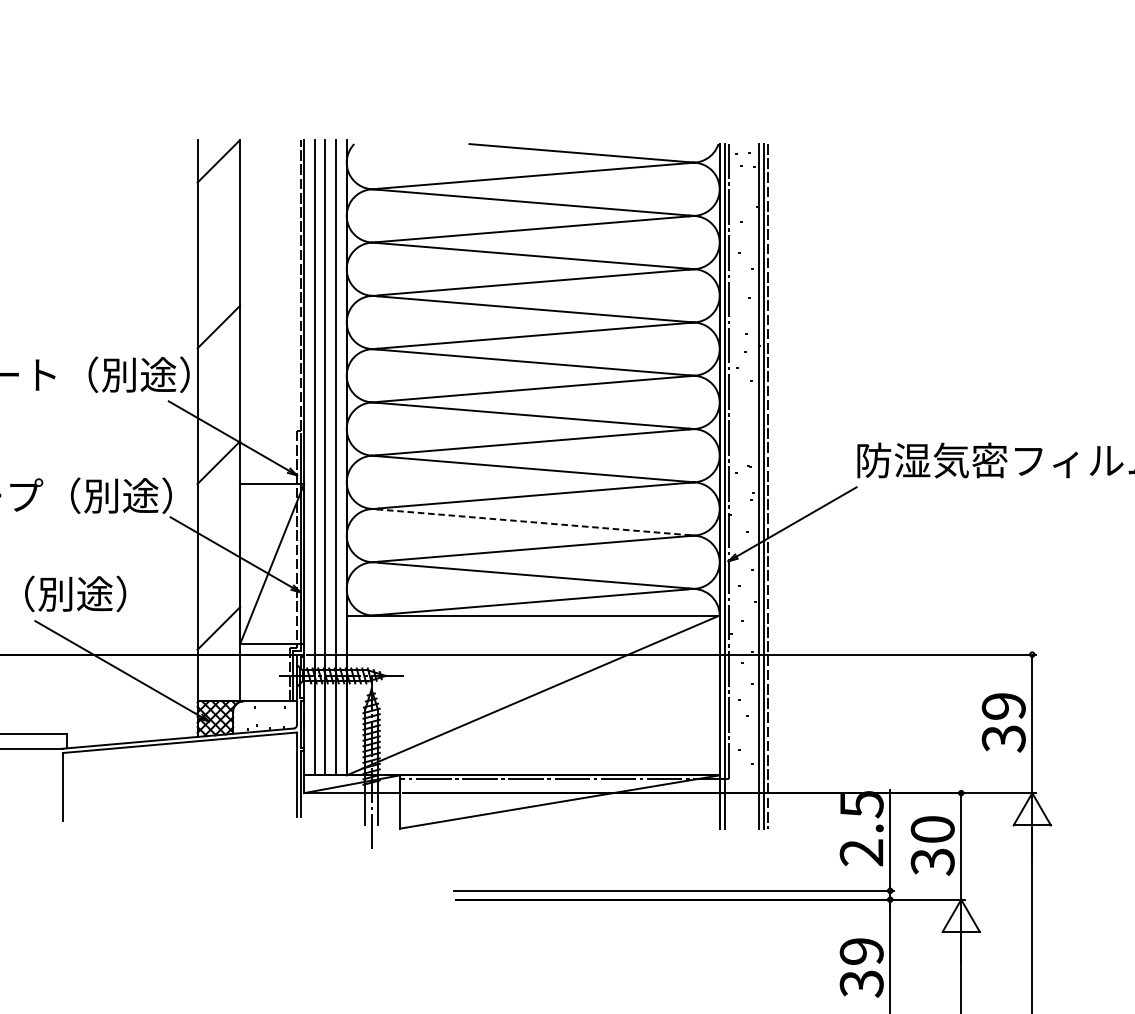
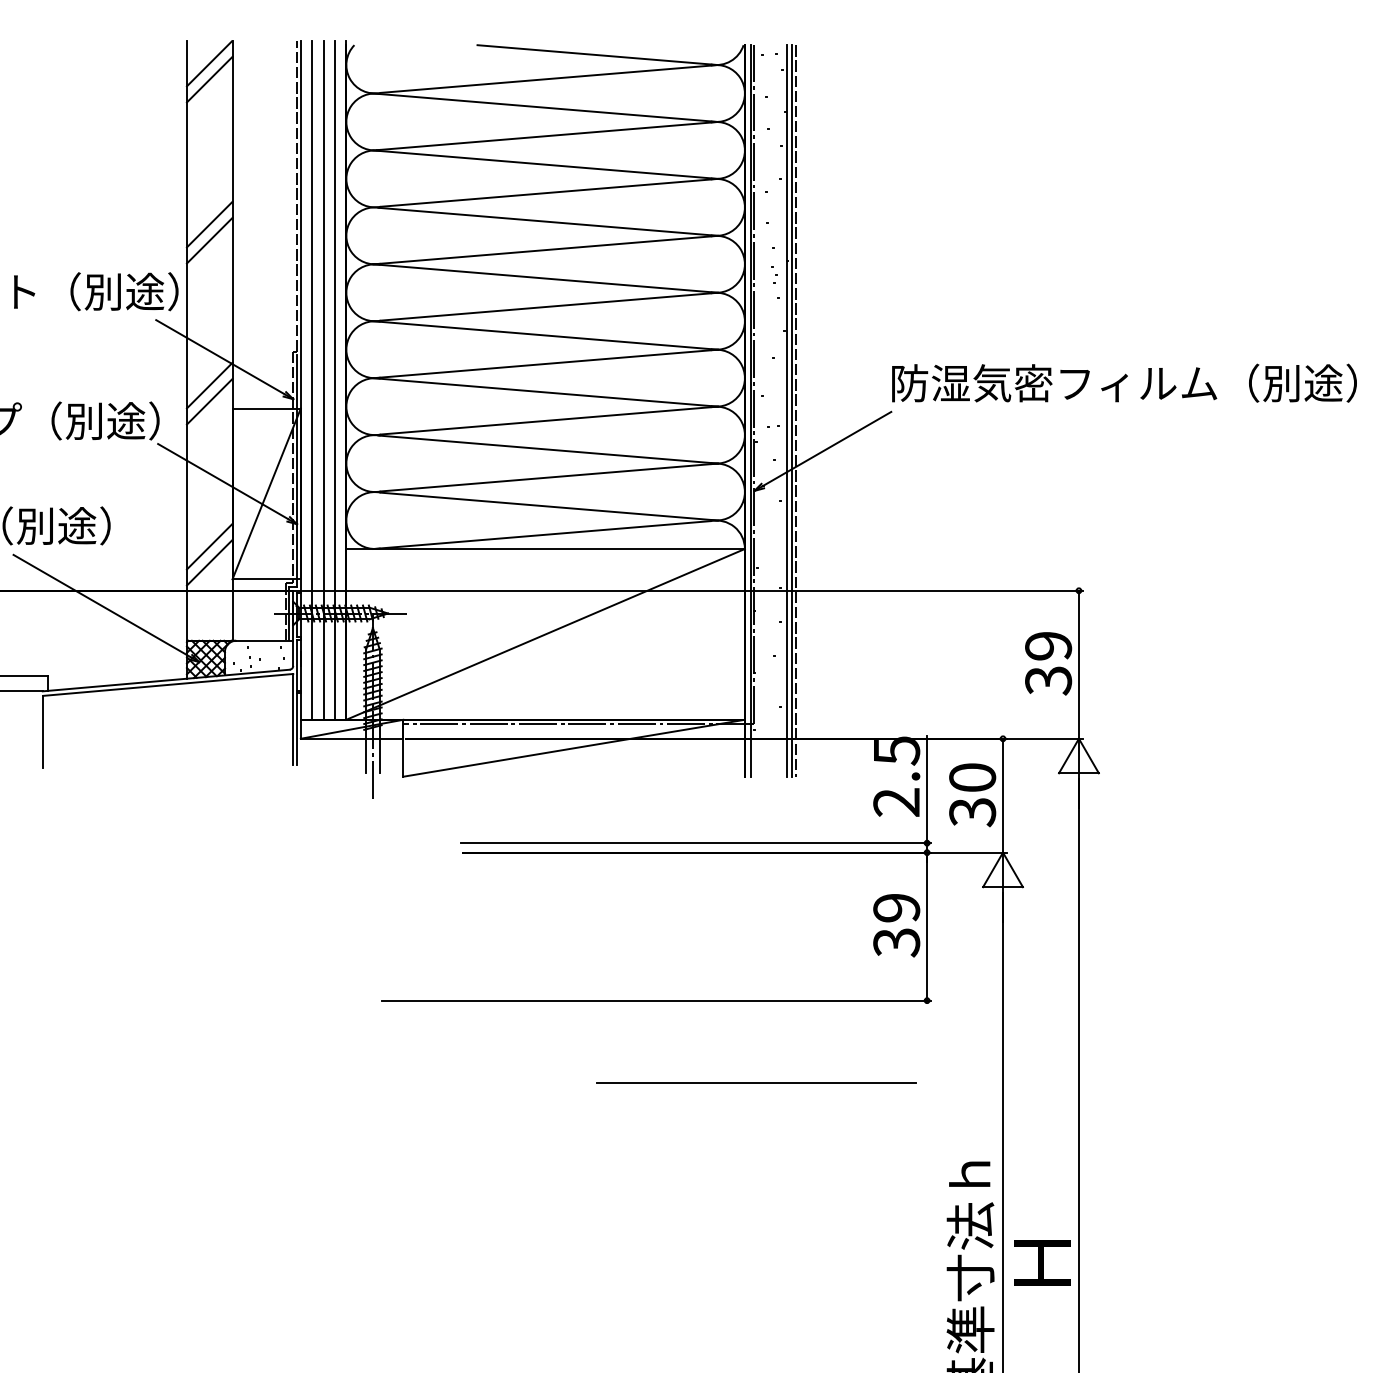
line: (218, 176) -> (209, 79), added
line: (218, 311) -> (209, 224), added
line: (218, 477) -> (209, 401), added
line: (535, 522) -> (548, 449), dashed -> solid
line: (218, 613) -> (209, 546), added

